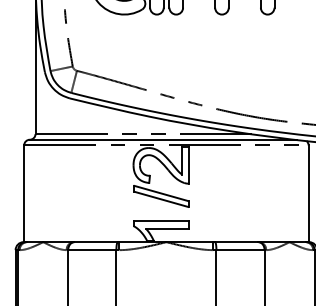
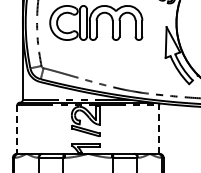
line: (308, 193) -> (159, 129), solid -> dashed
line: (24, 195) -> (17, 130), solid -> dashed

